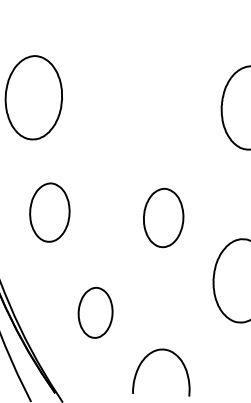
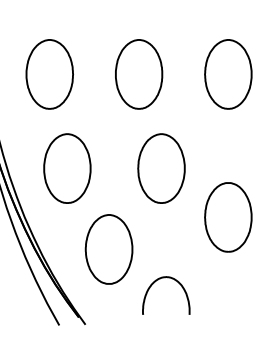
part: (142, 102) -> (139, 74), added
part: (49, 212) -> (67, 168), size x1.43
part: (163, 217) -> (161, 168), size x1.43
part: (94, 312) -> (108, 249), size x1.67

